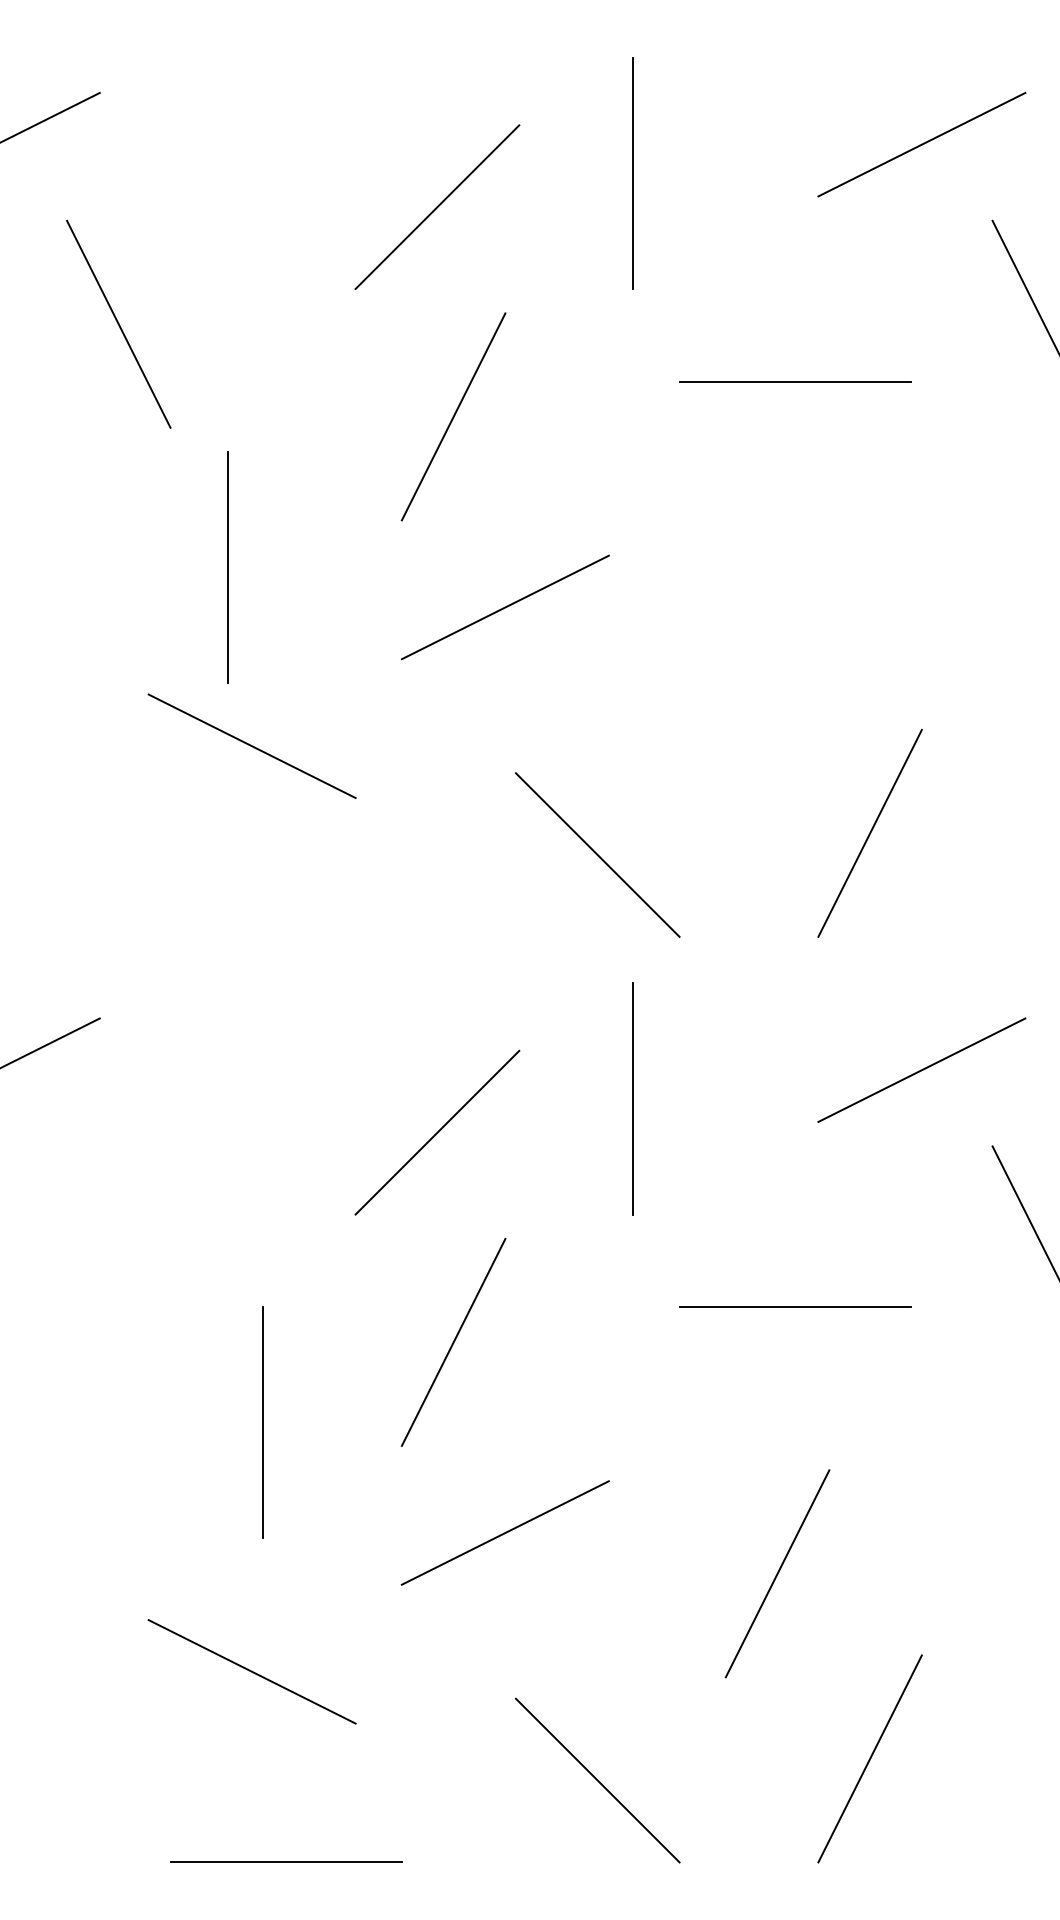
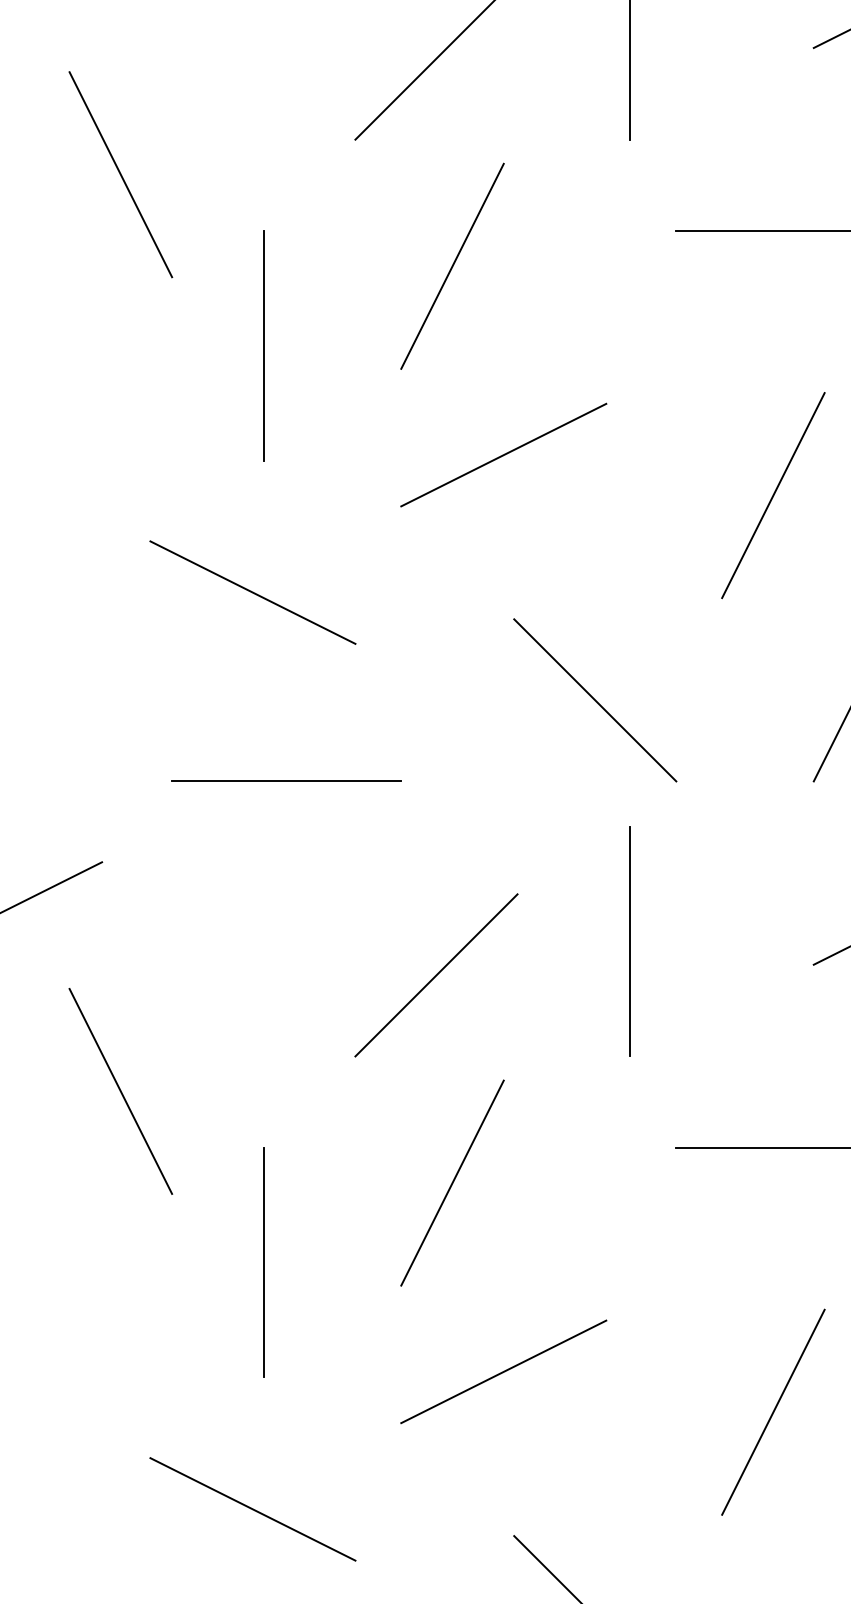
line: (227, 567) -> (263, 346), moved
line: (777, 647) -> (773, 494), added
line: (285, 936) -> (285, 781), added
line: (118, 1249) -> (120, 1091), added

